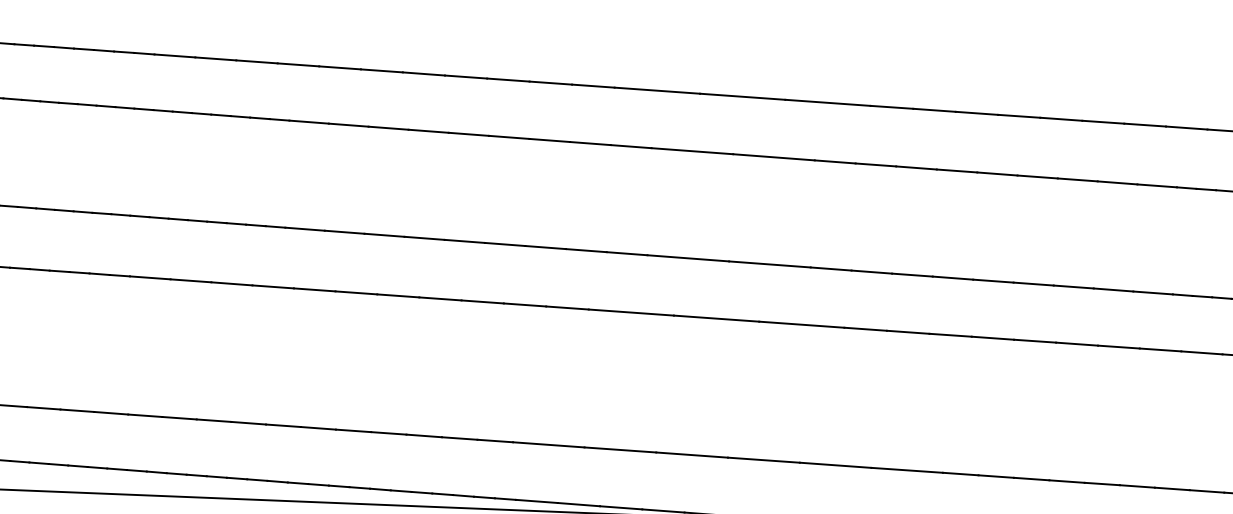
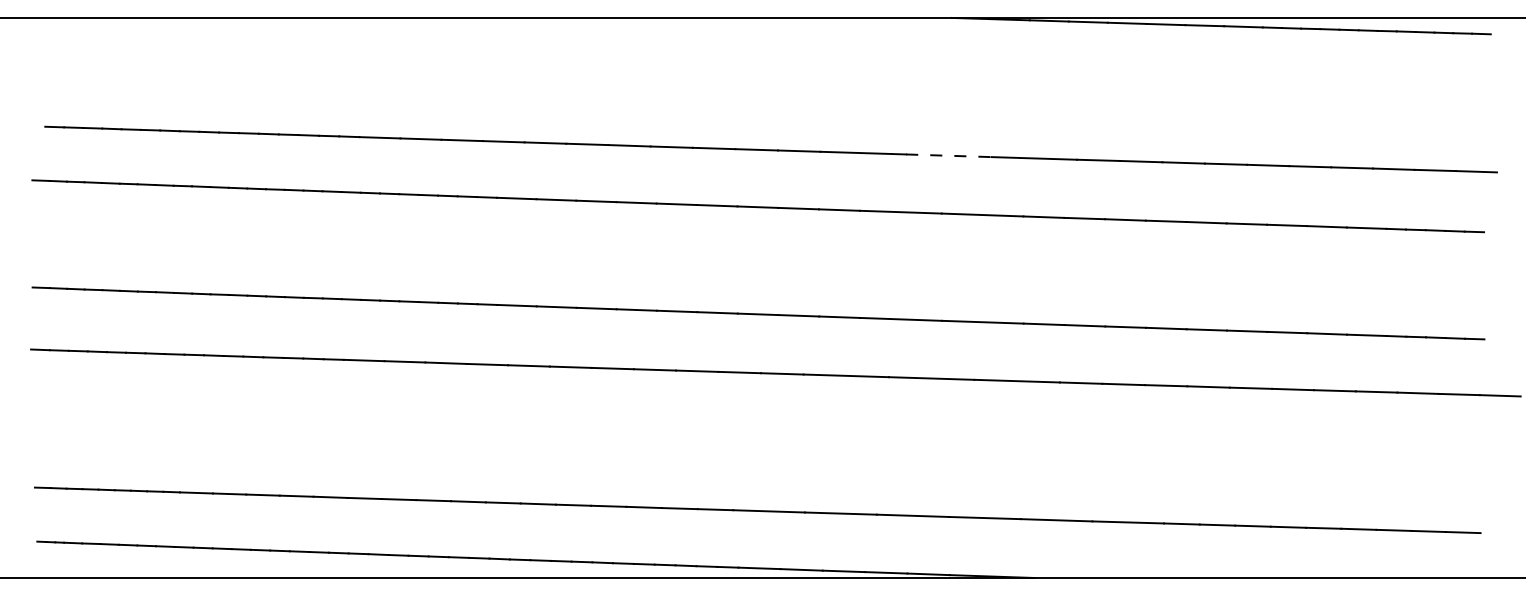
line: (742, 96) -> (948, 155), solid -> dashed

